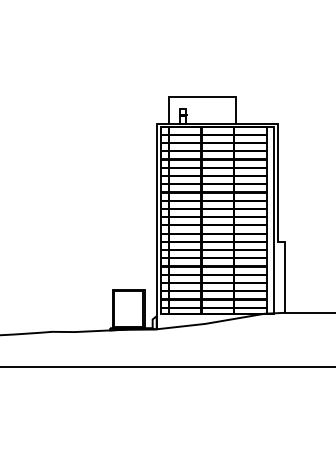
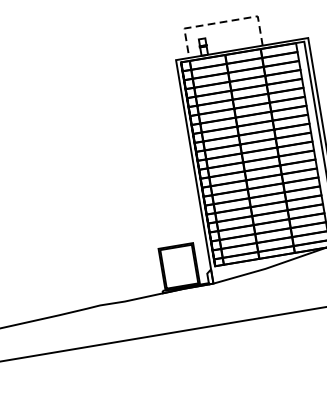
line: (202, 96) -> (220, 21), solid -> dashed

